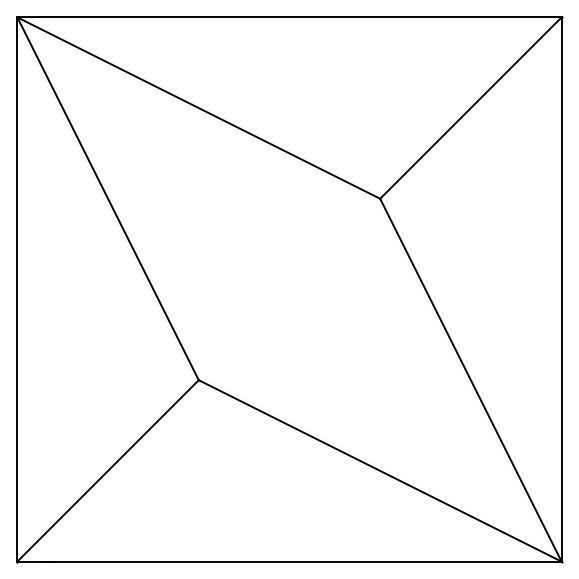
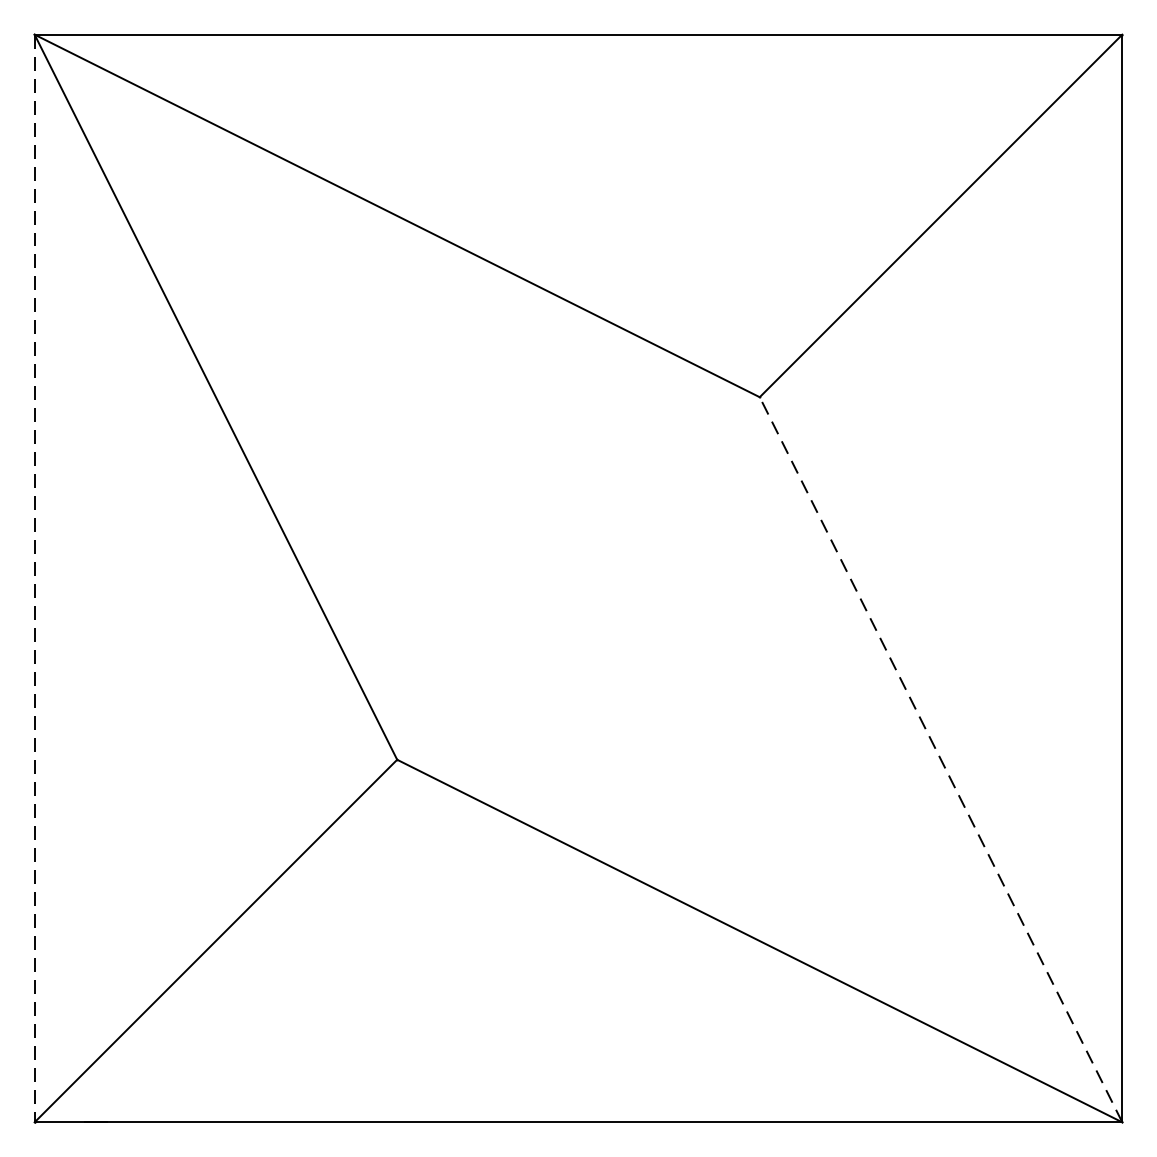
line: (17, 289) -> (34, 578), solid -> dashed
line: (470, 380) -> (940, 760), solid -> dashed

